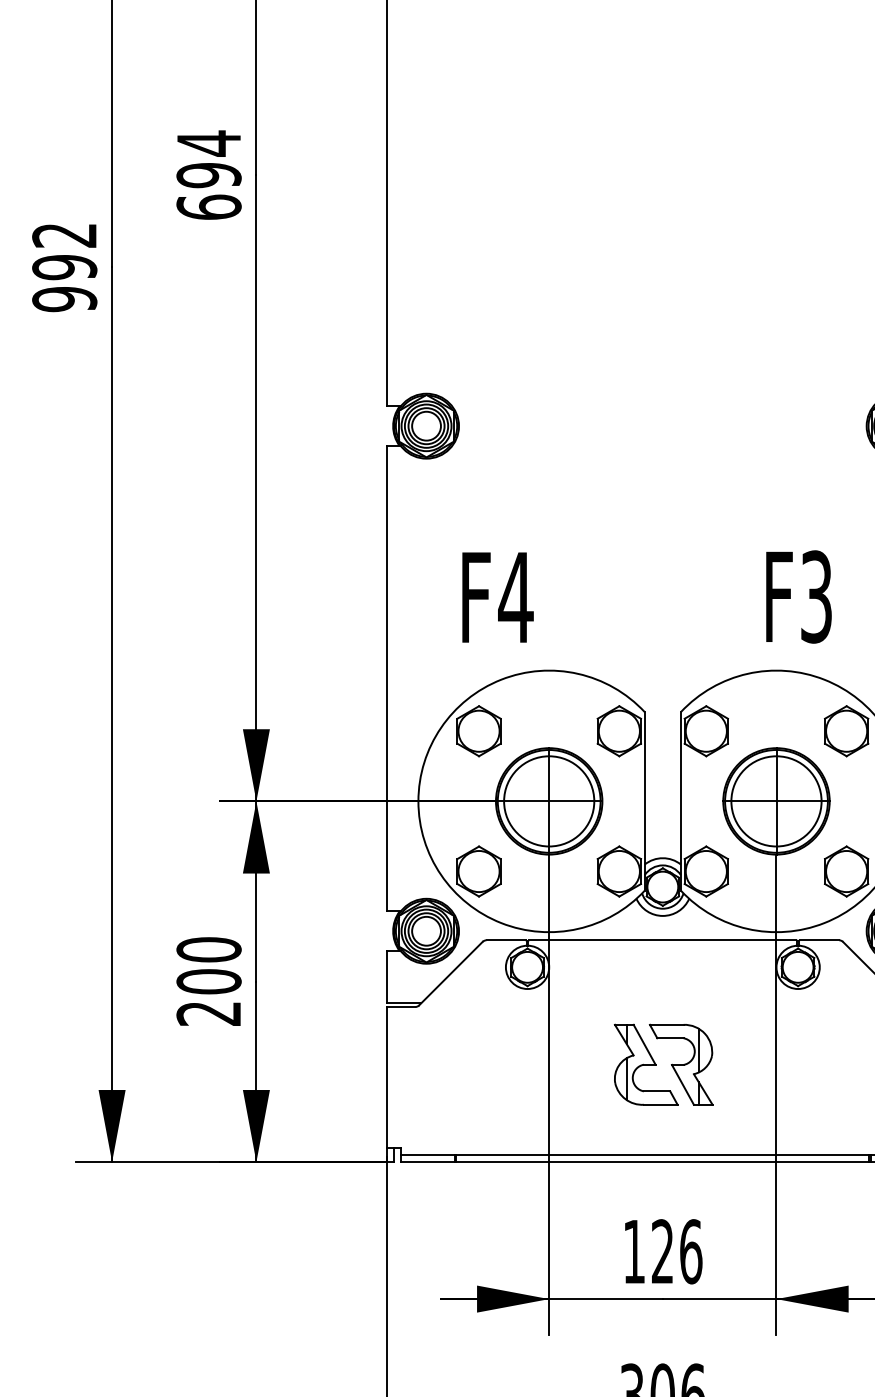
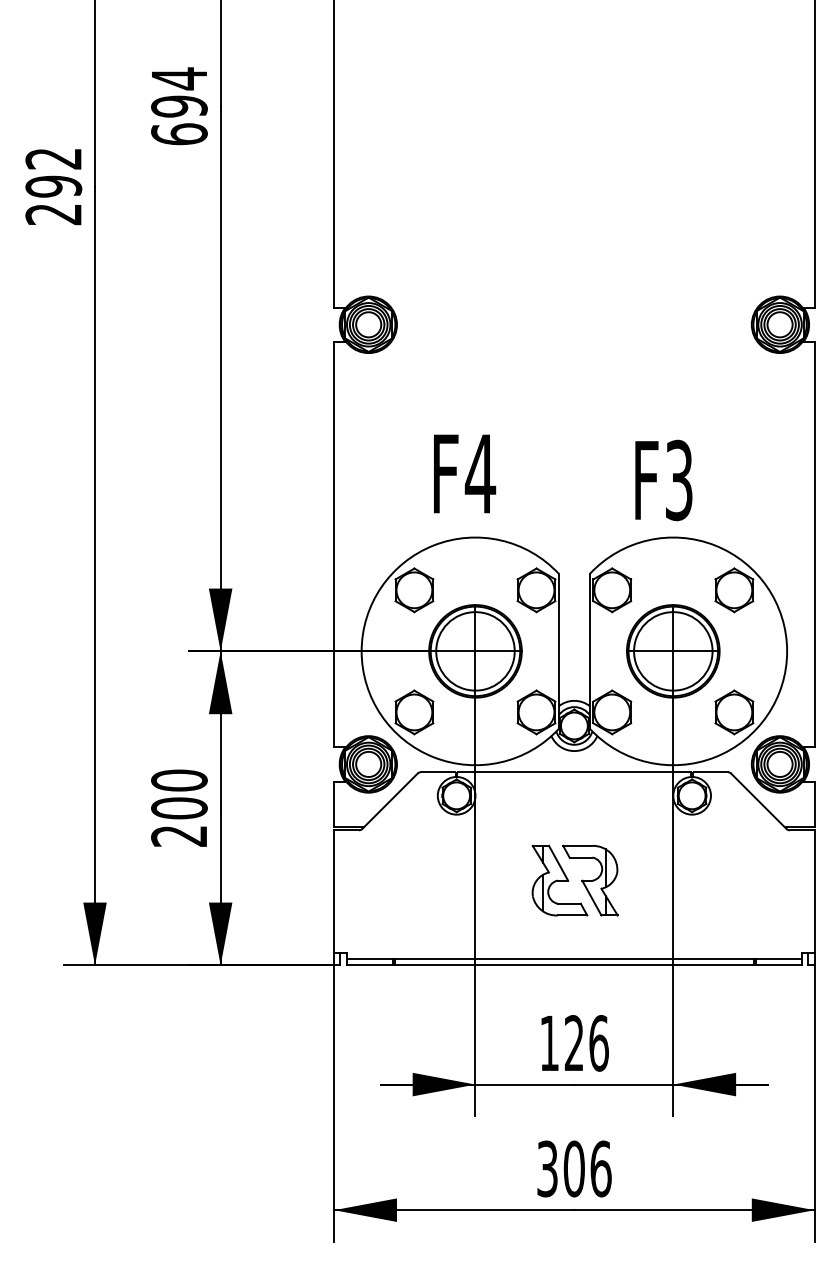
text: (64, 299) -> (53, 214), 992 -> 292
text: (498, 597) -> (465, 473), moved
text: (798, 597) -> (663, 480), moved

